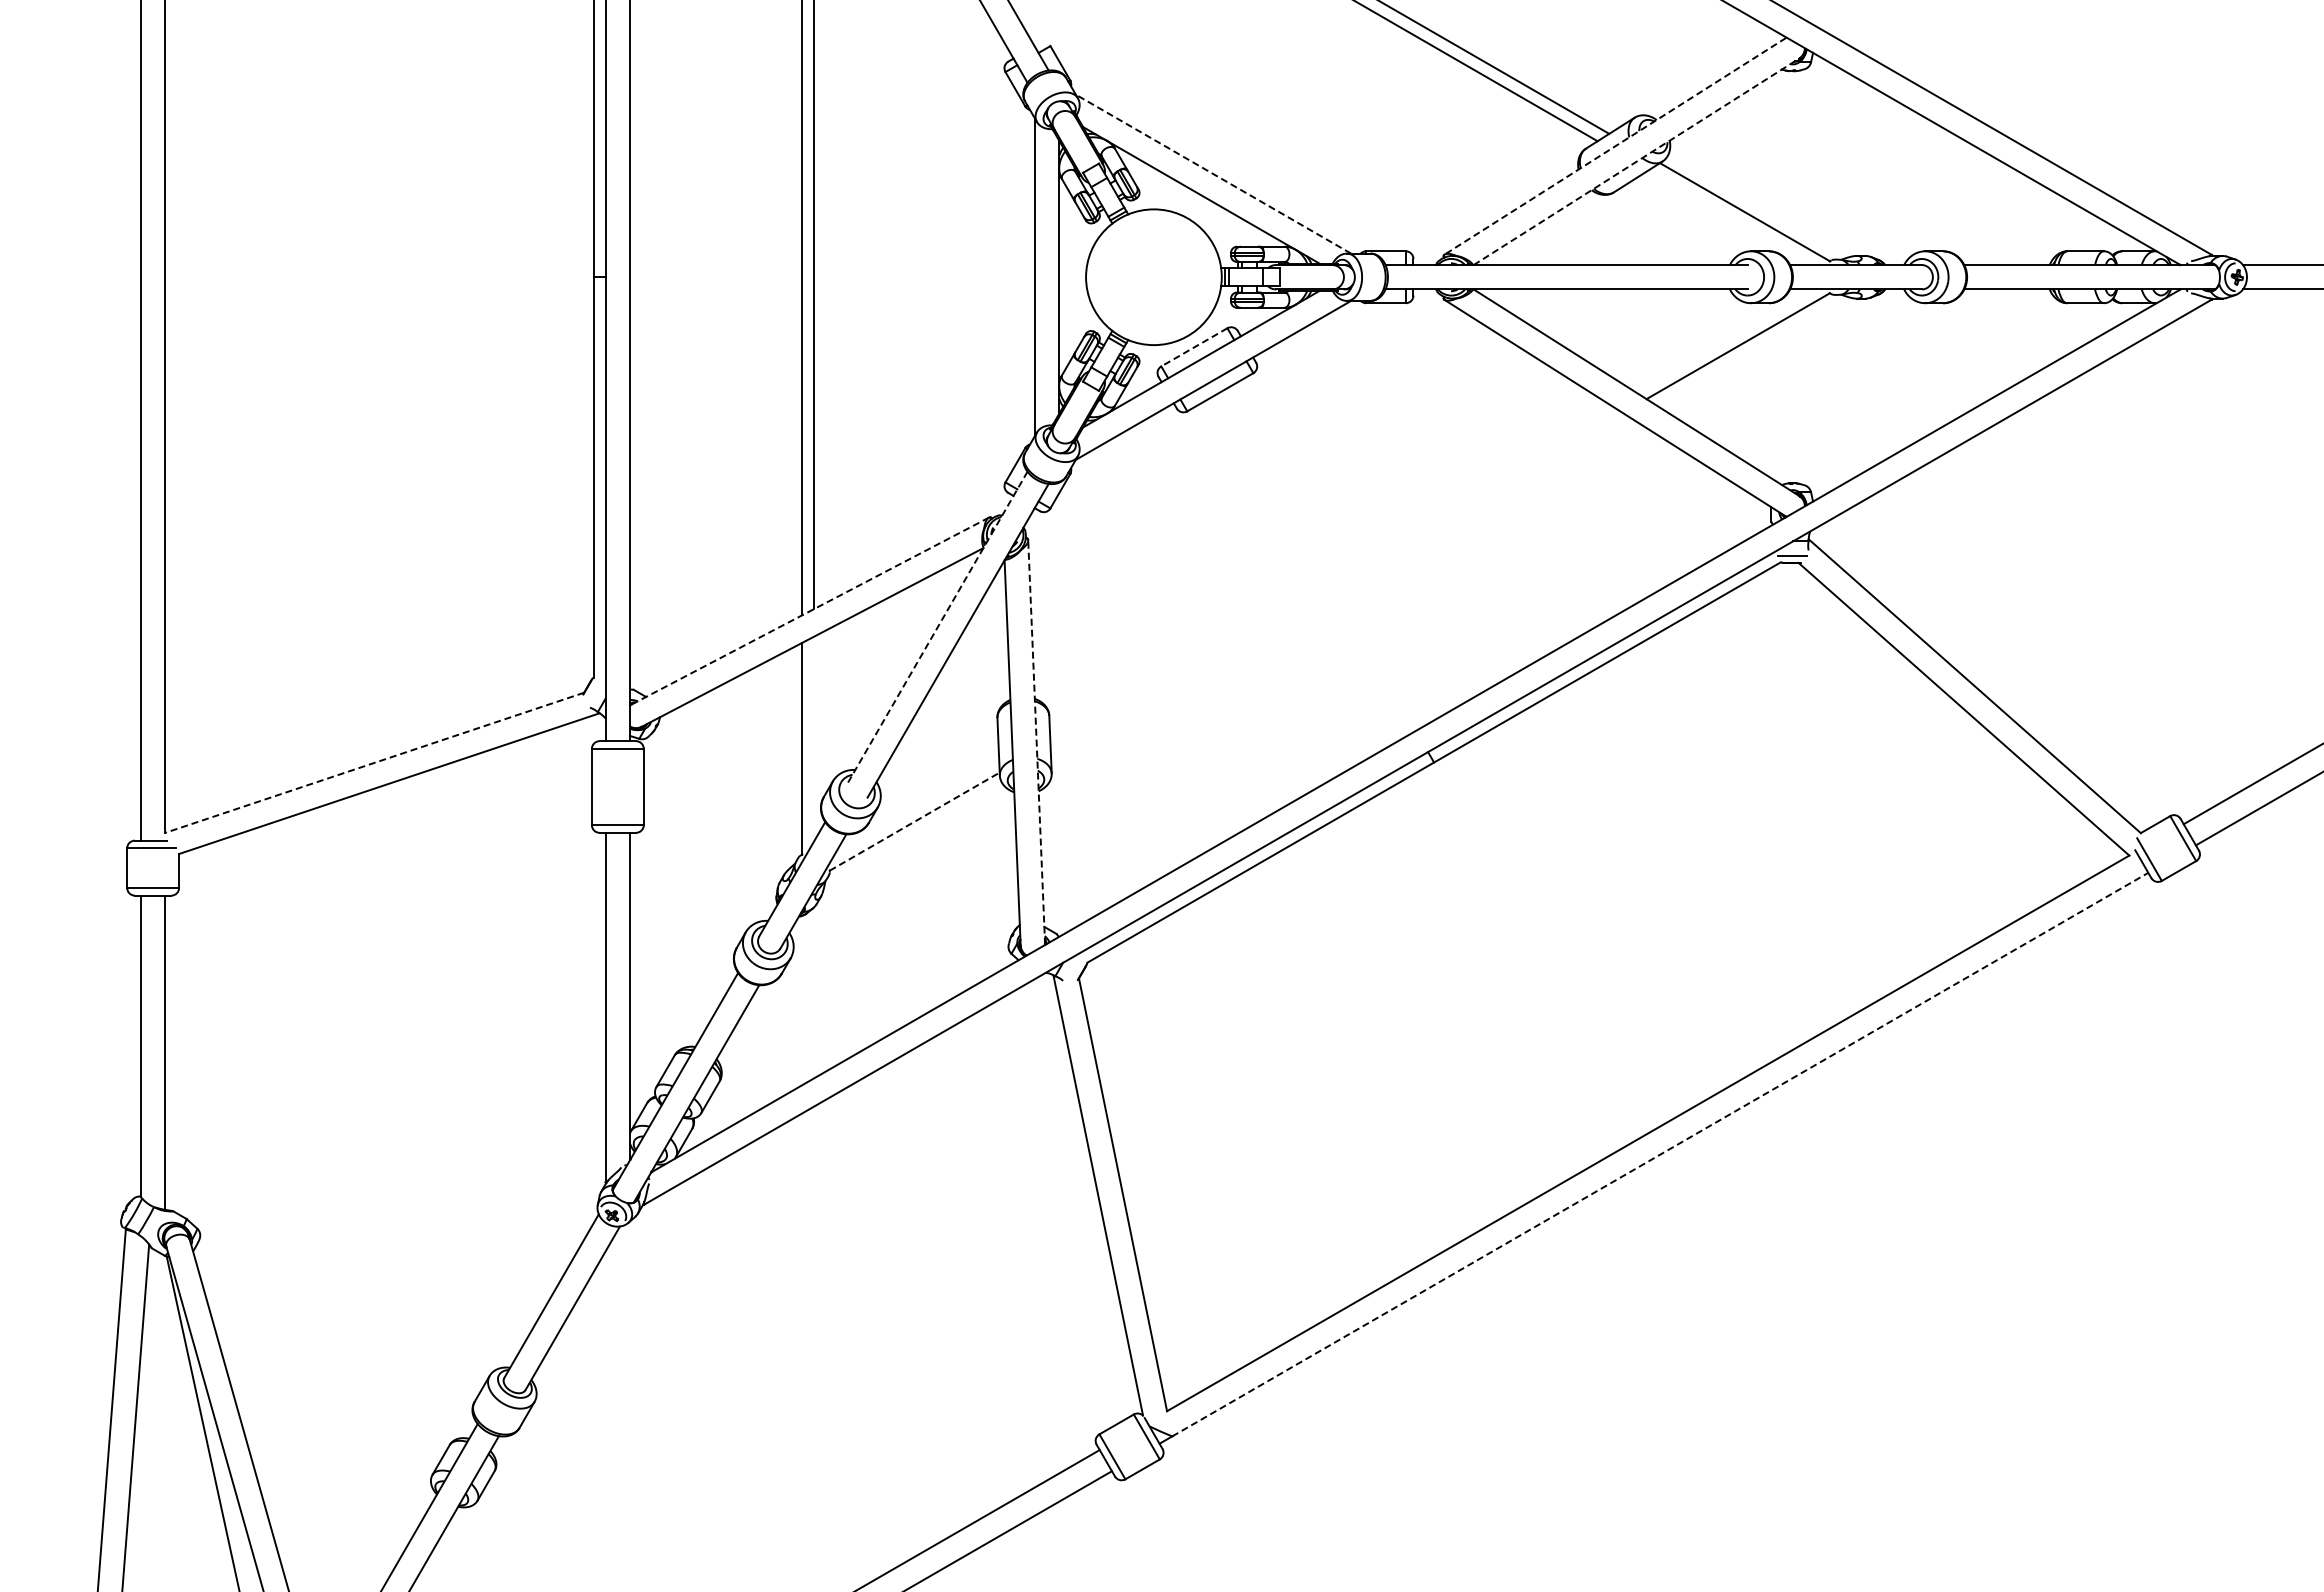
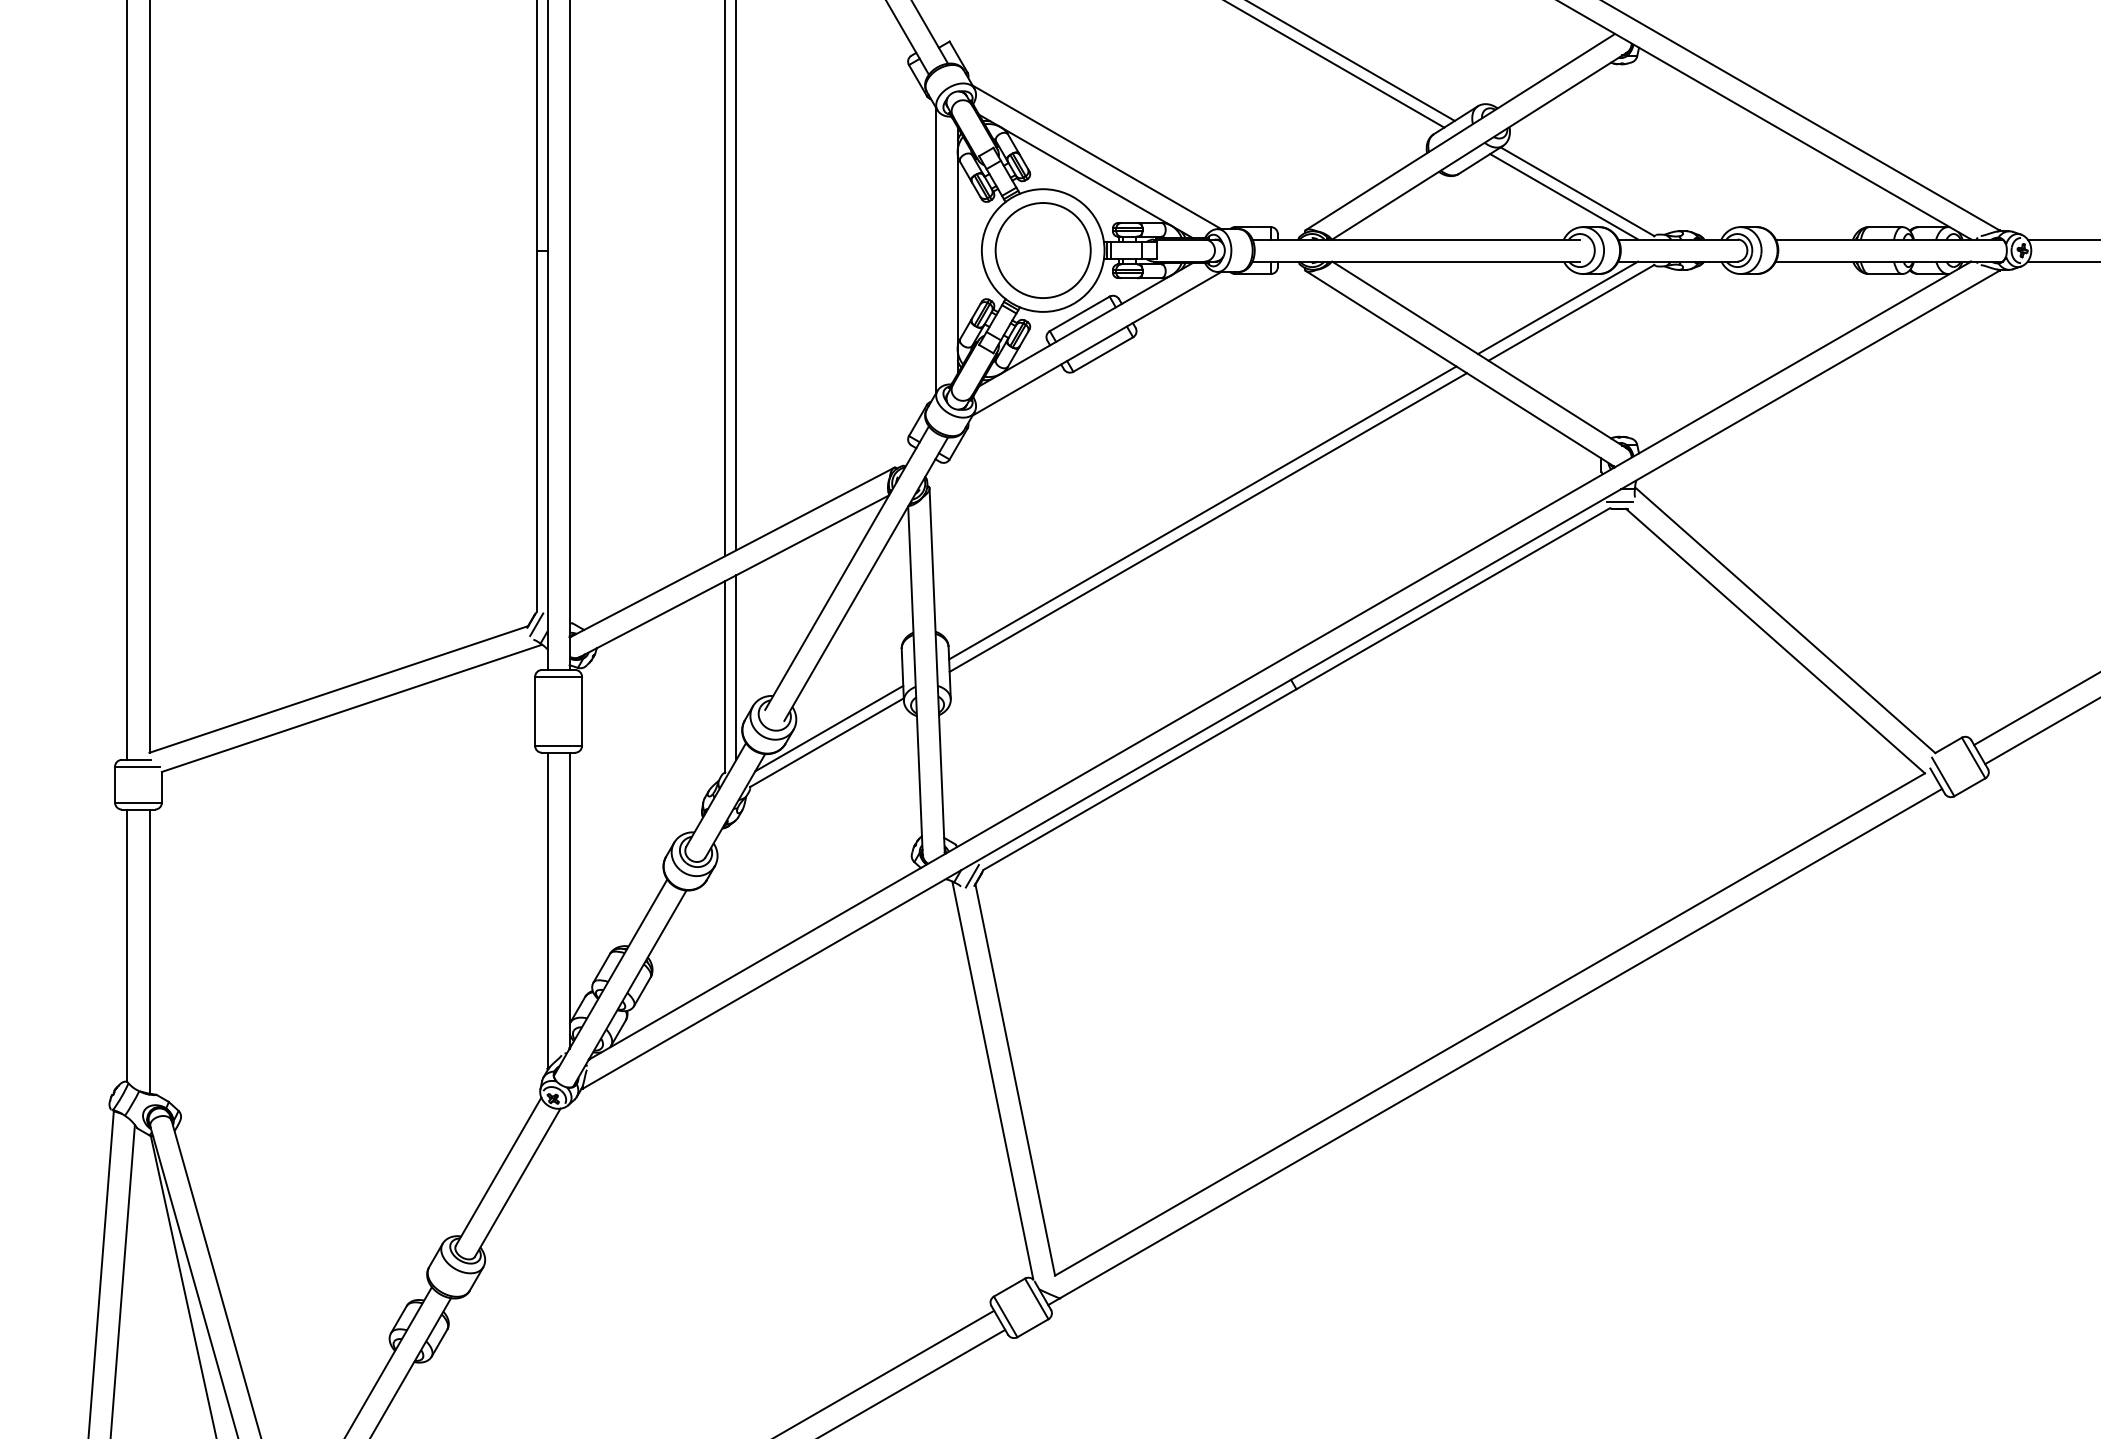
line: (1614, 146) -> (1459, 132), dashed -> solid
line: (1636, 161) -> (1479, 145), dashed -> solid
line: (1213, 174) -> (1097, 157), dashed -> solid
line: (1730, 217) -> (1564, 196), added
circle: (1153, 276) -> (1042, 249), added
line: (1723, 340) -> (1558, 307), added
line: (1193, 347) -> (1078, 314), dashed -> solid
line: (1330, 567) -> (1202, 512), added
line: (1336, 577) -> (1208, 521), added
line: (809, 611) -> (731, 552), dashed -> solid
line: (936, 628) -> (846, 568), dashed -> solid
line: (593, 690) -> (536, 624), added
line: (814, 738) -> (736, 667), added
line: (1036, 741) -> (937, 670), dashed -> solid
line: (374, 762) -> (338, 689), dashed -> solid
line: (917, 805) -> (829, 728), added
line: (915, 821) -> (827, 742), dashed -> solid
line: (1075, 968) -> (972, 875), added
line: (1660, 1154) -> (1501, 1043), dashed -> solid

